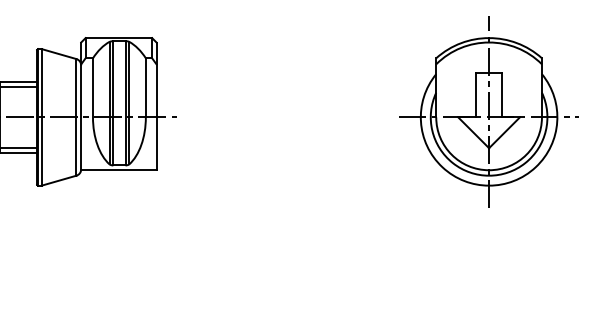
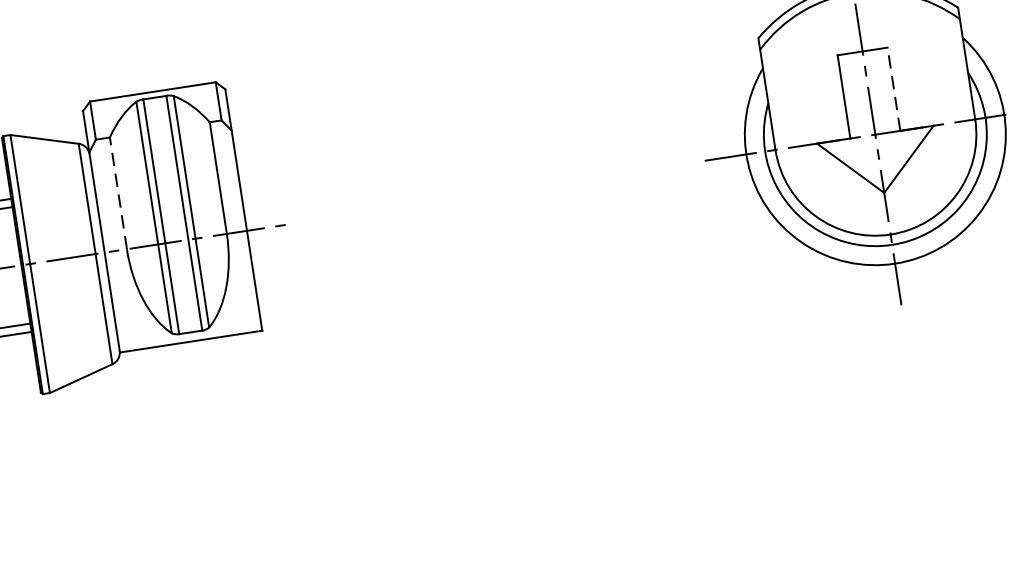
line: (93, 87) -> (119, 192), solid -> dashed
line: (502, 94) -> (894, 87), solid -> dashed

